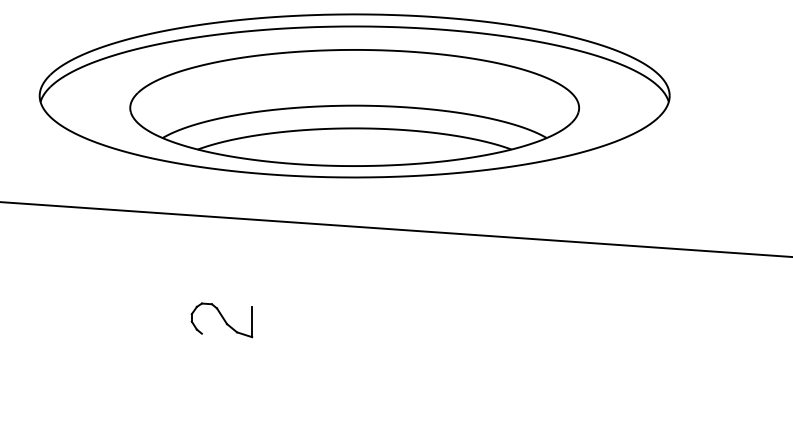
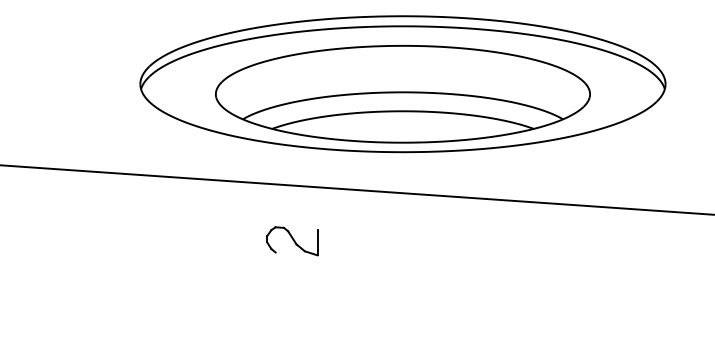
part: (222, 320) -> (292, 241), moved

